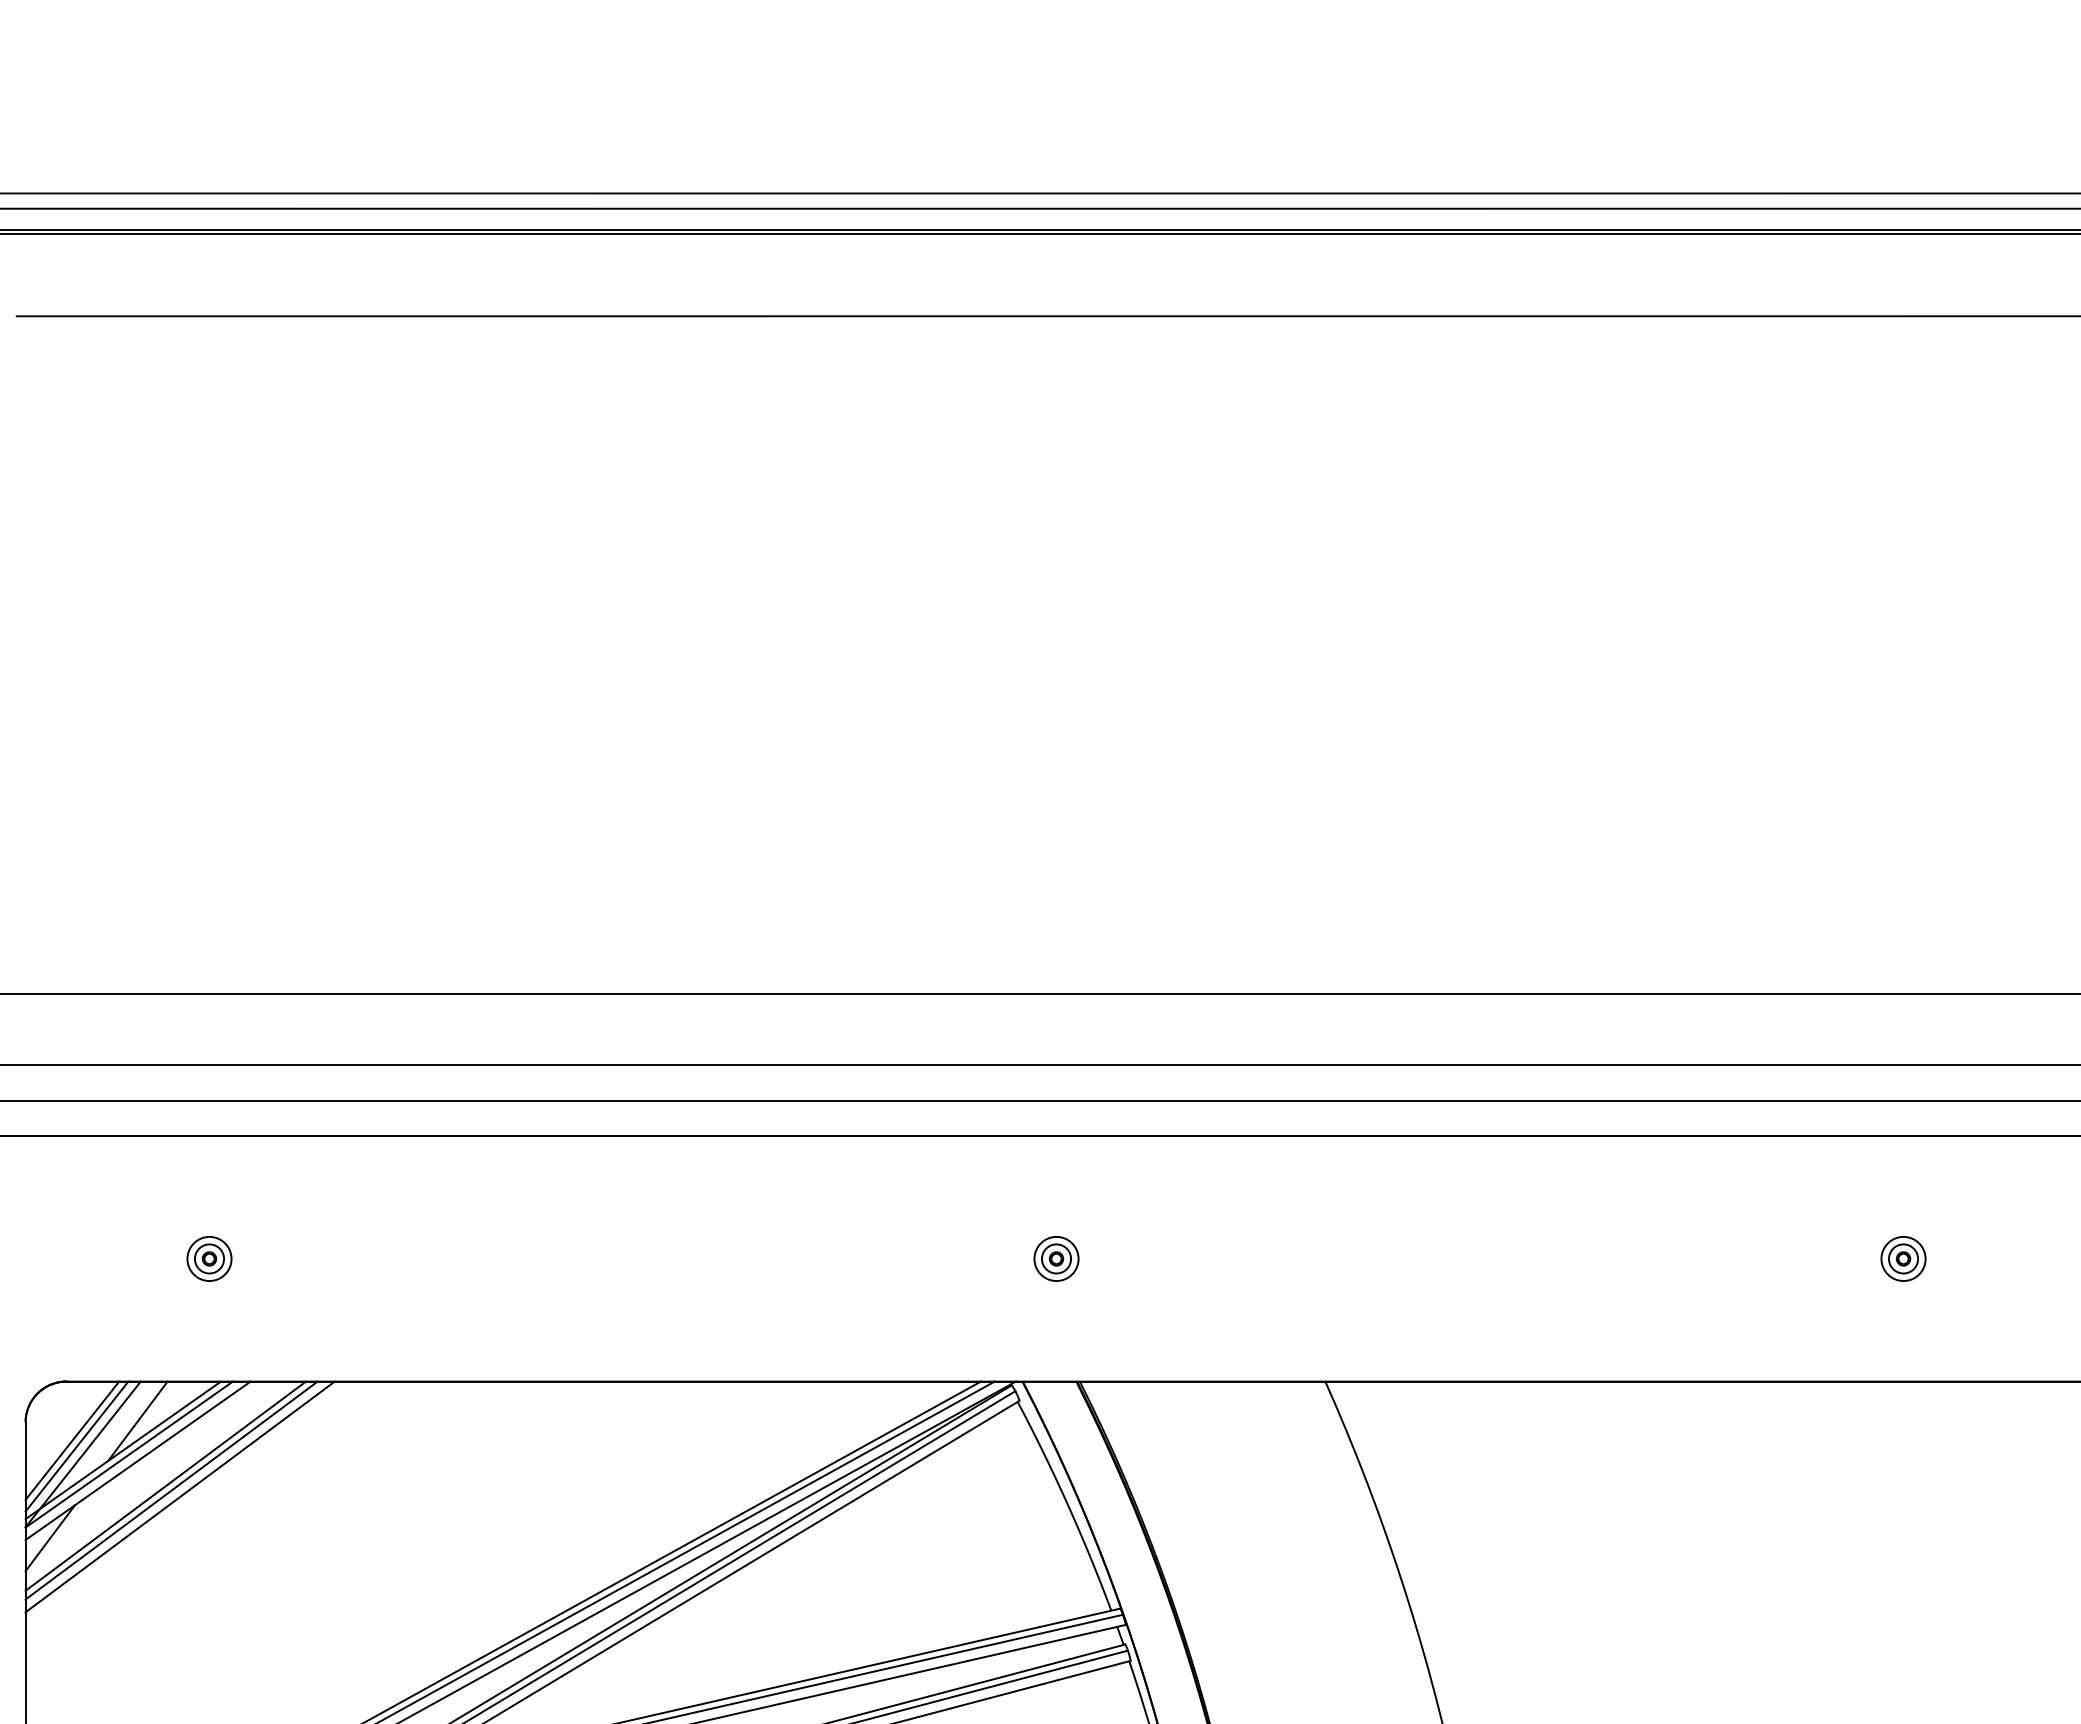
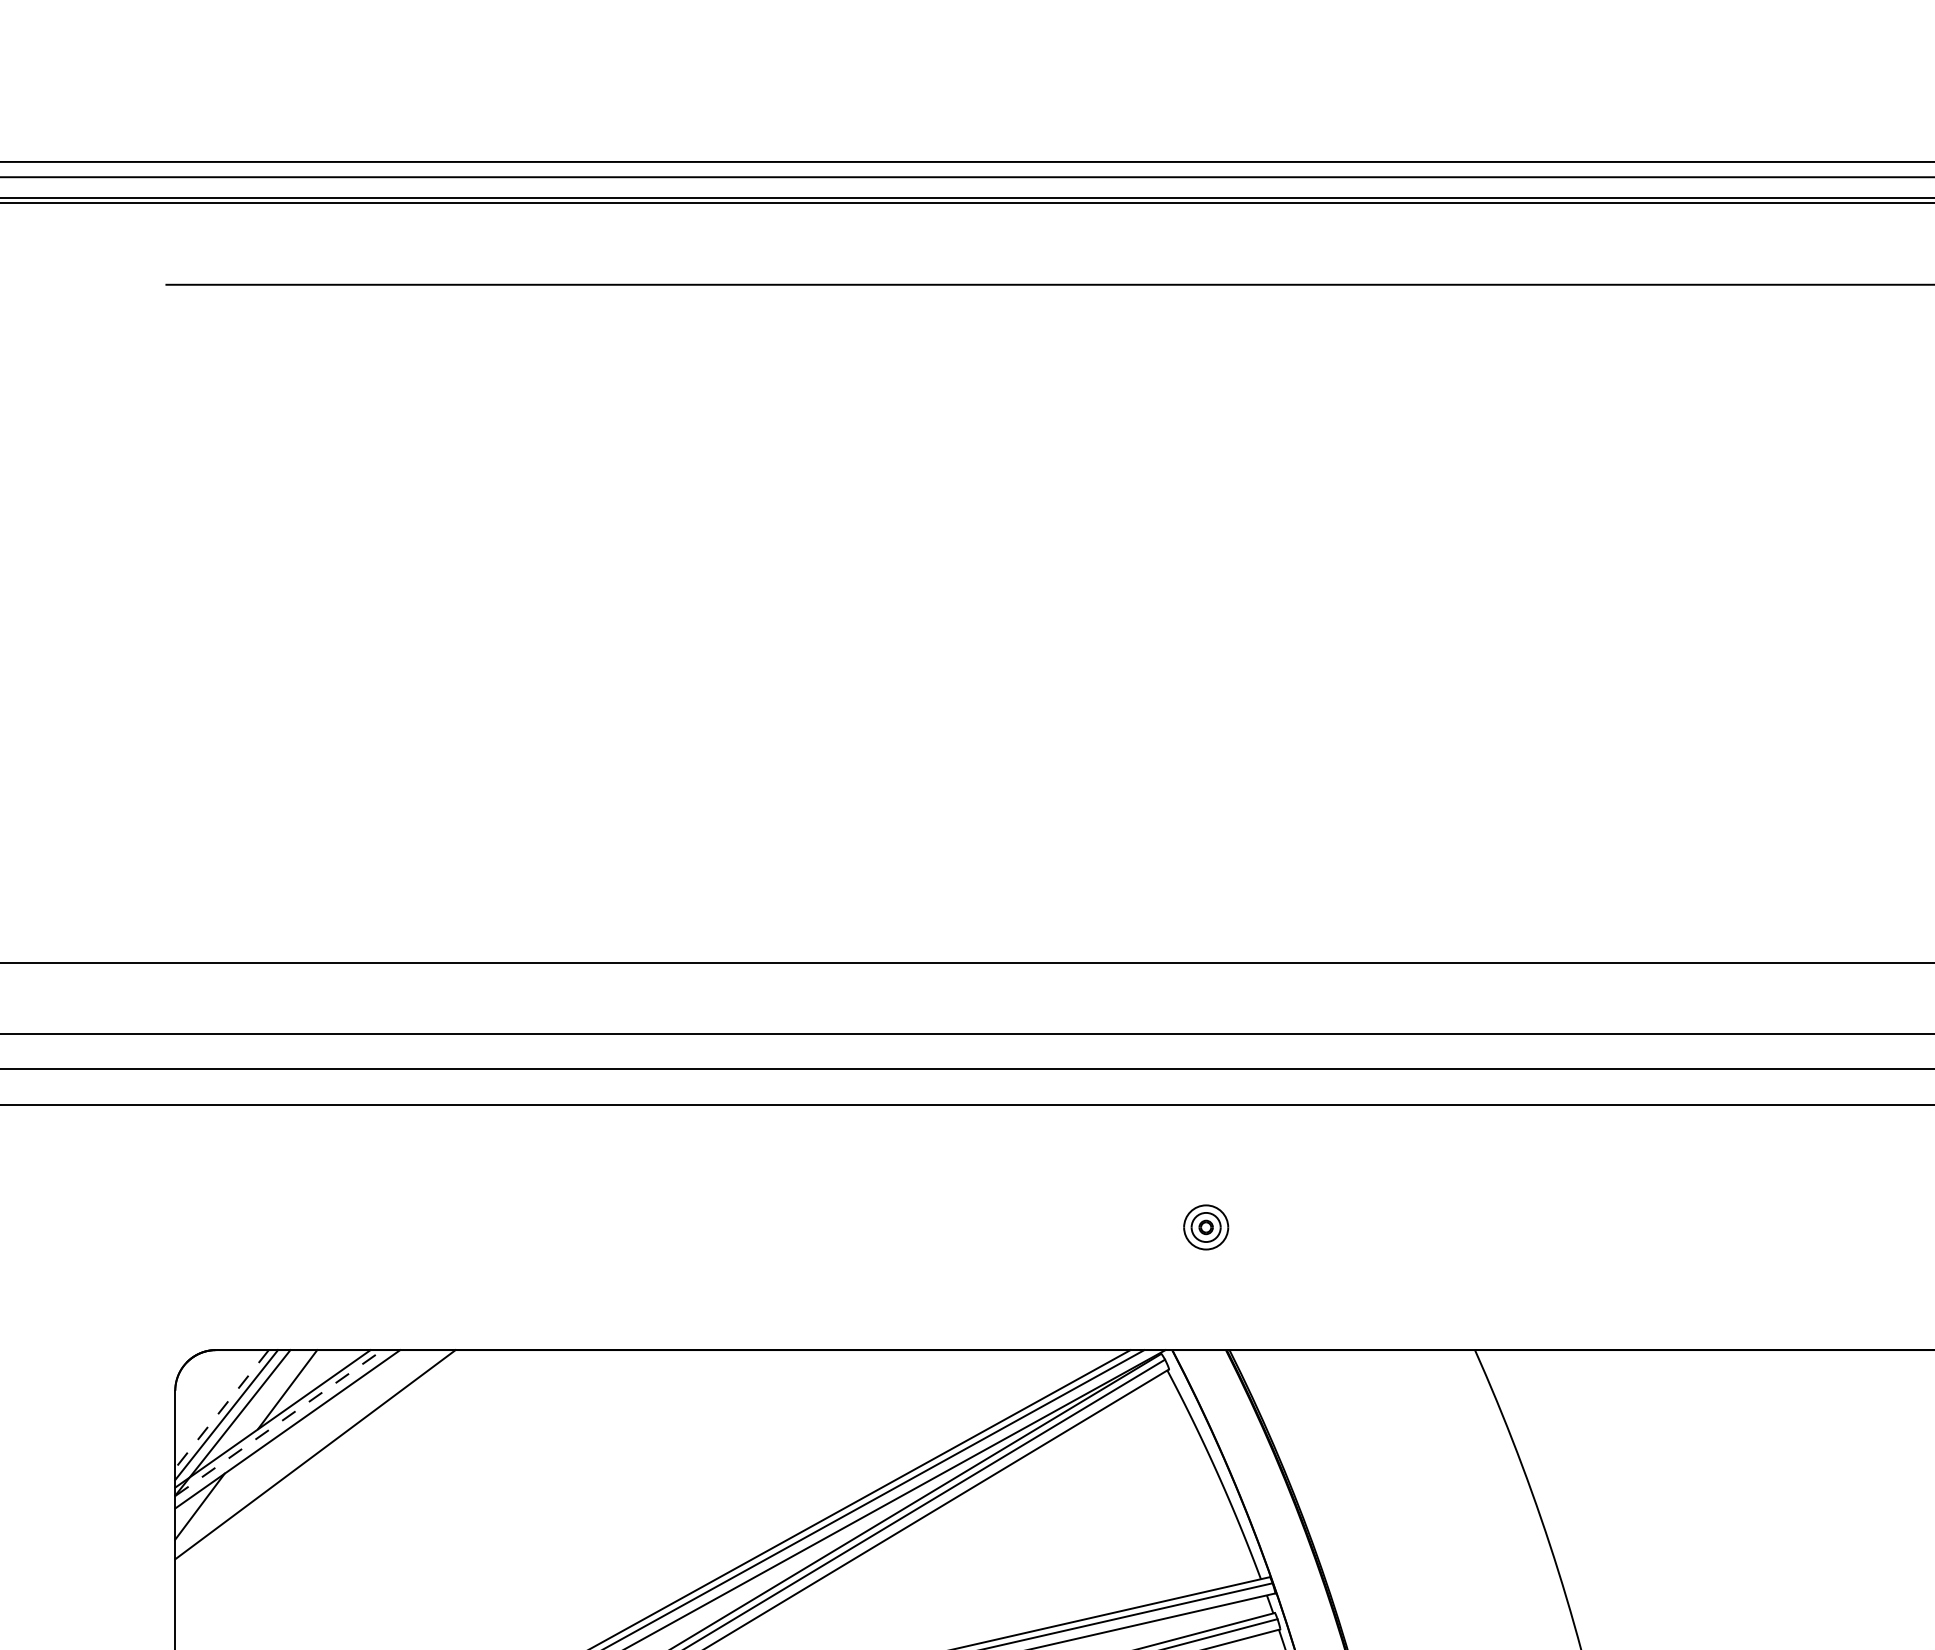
part: (209, 1258) -> (359, 1227), removed
line: (72, 1441) -> (222, 1410), solid -> dashed
line: (129, 1454) -> (279, 1423), solid -> dashed
line: (171, 1490) -> (321, 1459), removed
line: (179, 1496) -> (329, 1465), removed

